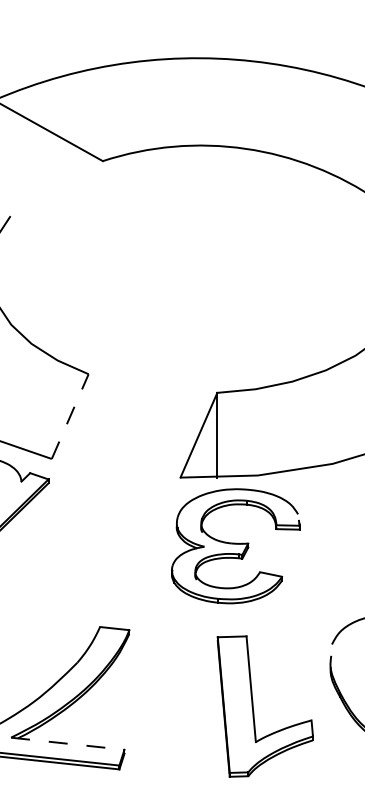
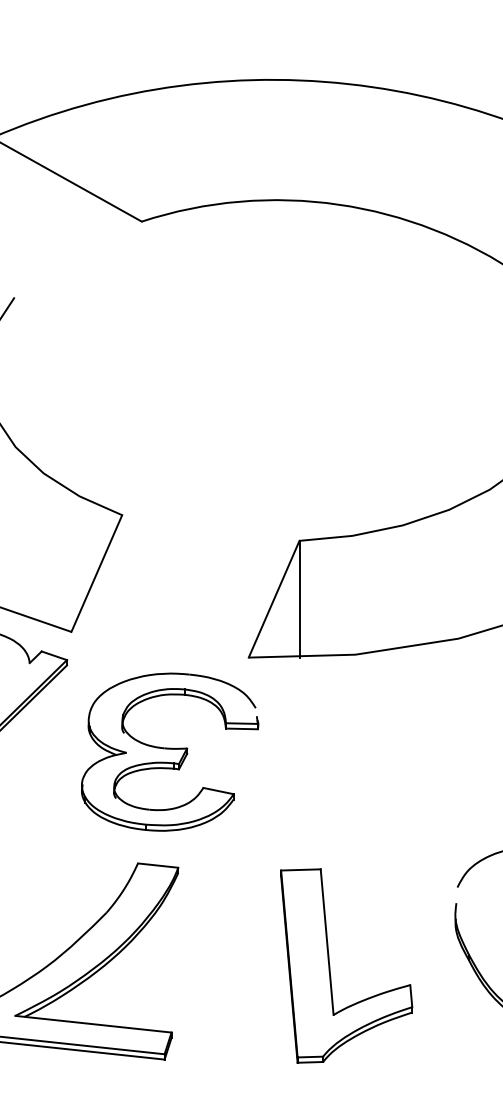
line: (69, 416) -> (96, 573), dashed -> solid
part: (236, 545) -> (170, 751), moved
part: (253, 706) -> (330, 965), moved
line: (67, 743) -> (93, 1024), dashed -> solid

